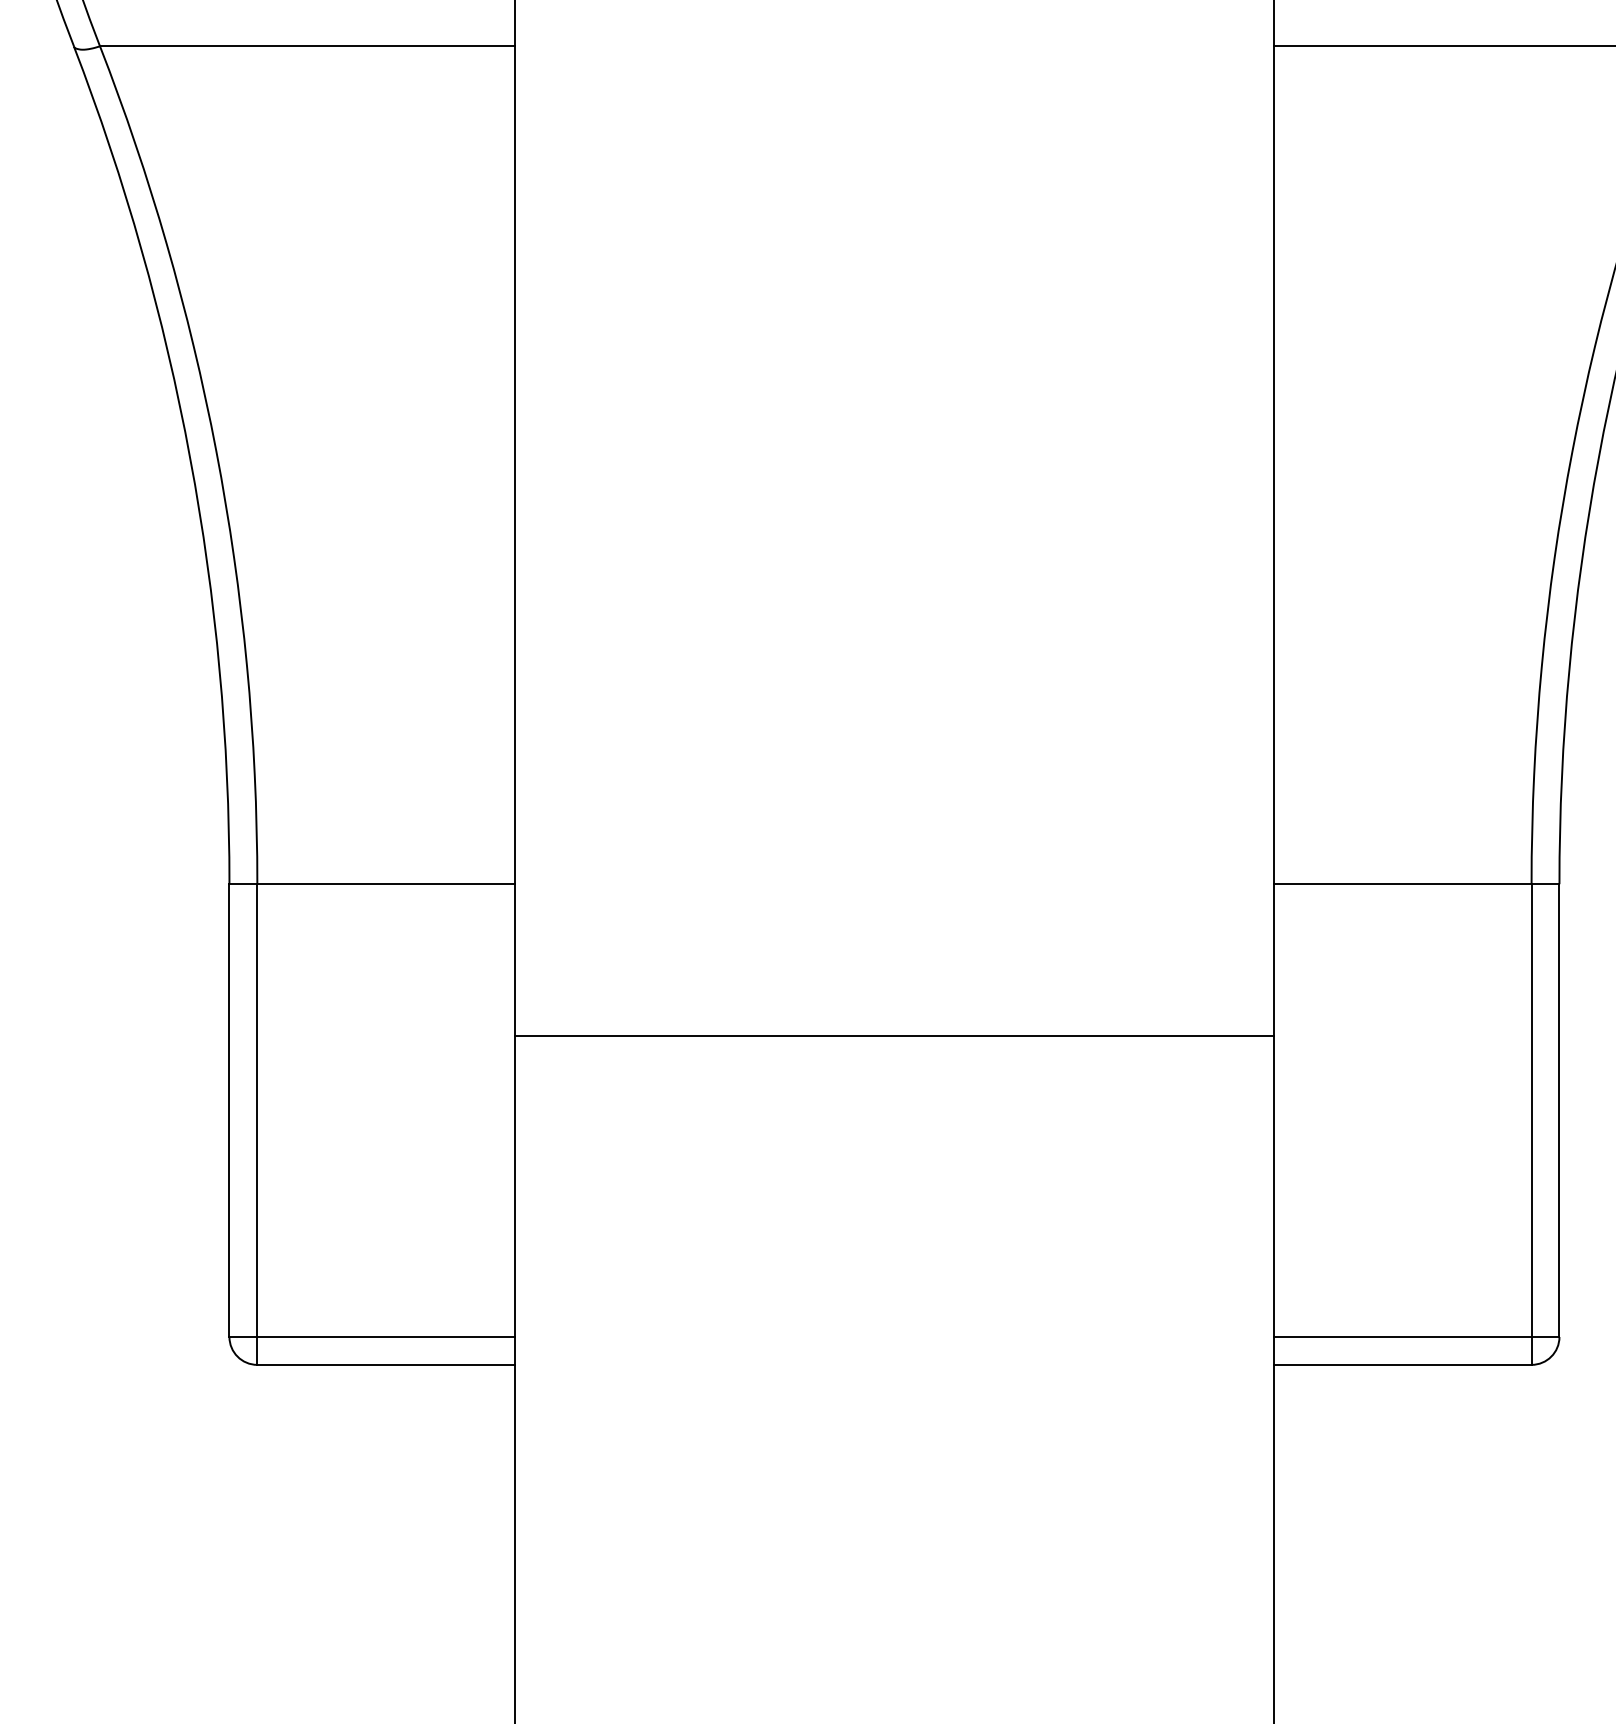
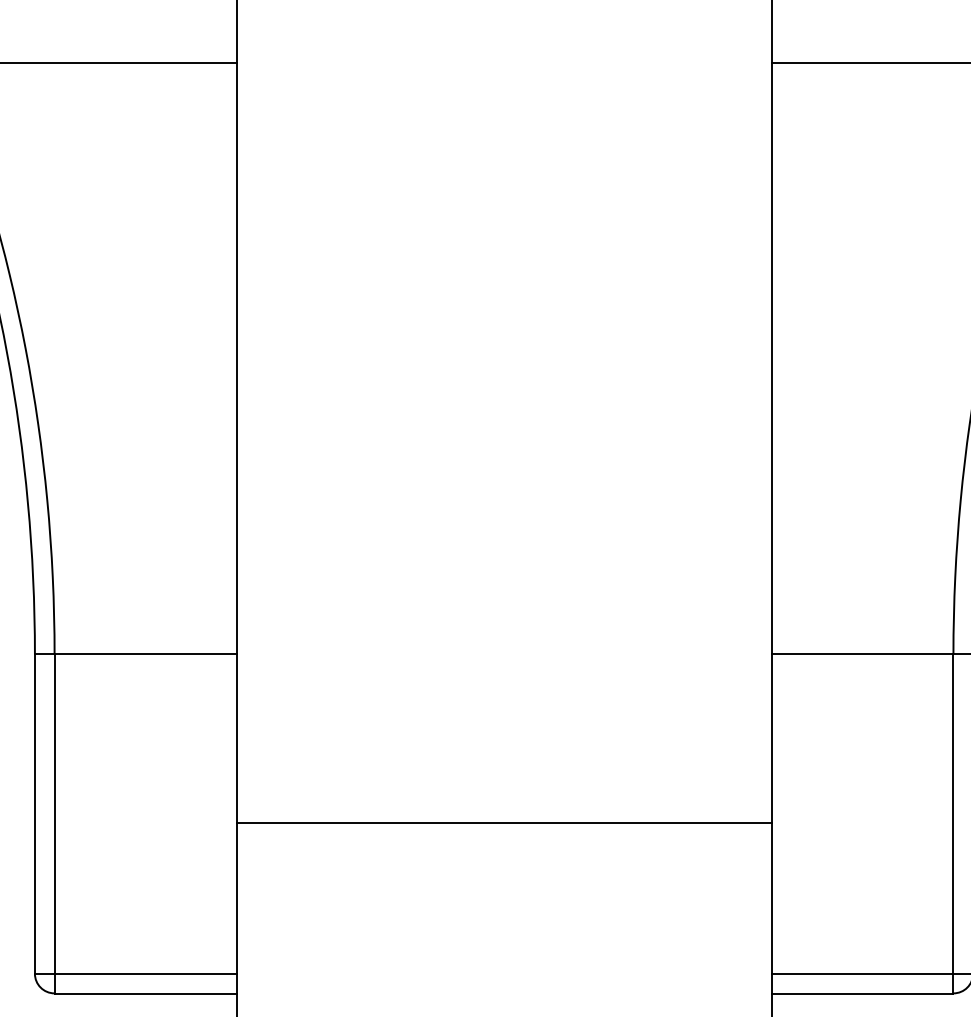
line: (894, 1035) -> (504, 823), moved

